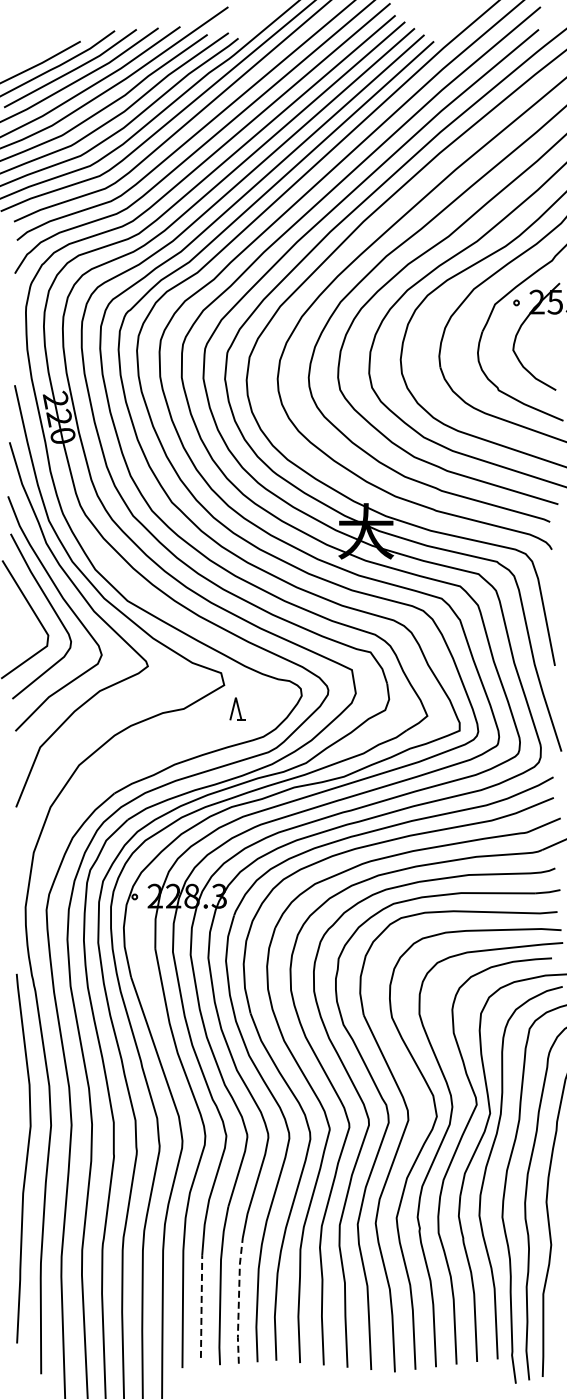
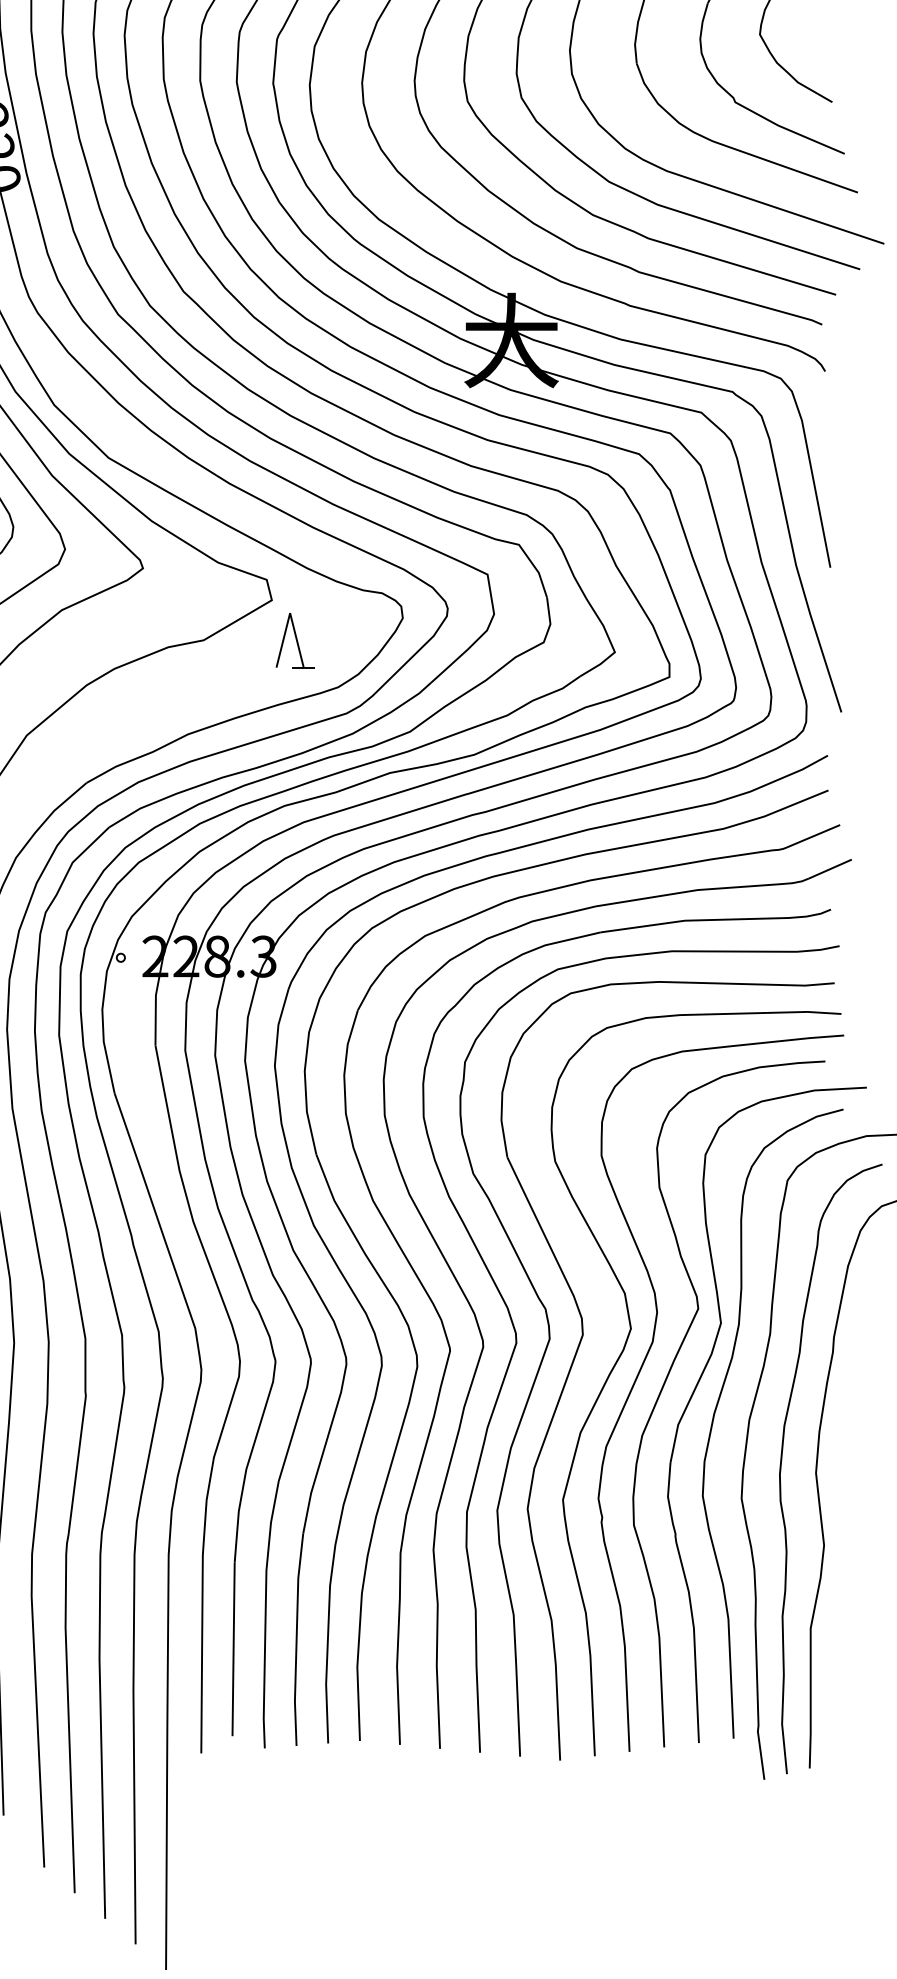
part: (237, 708) -> (294, 639), size x1.43
line: (238, 1300) -> (295, 1639), dashed -> solid
line: (201, 1306) -> (233, 1649), dashed -> solid

